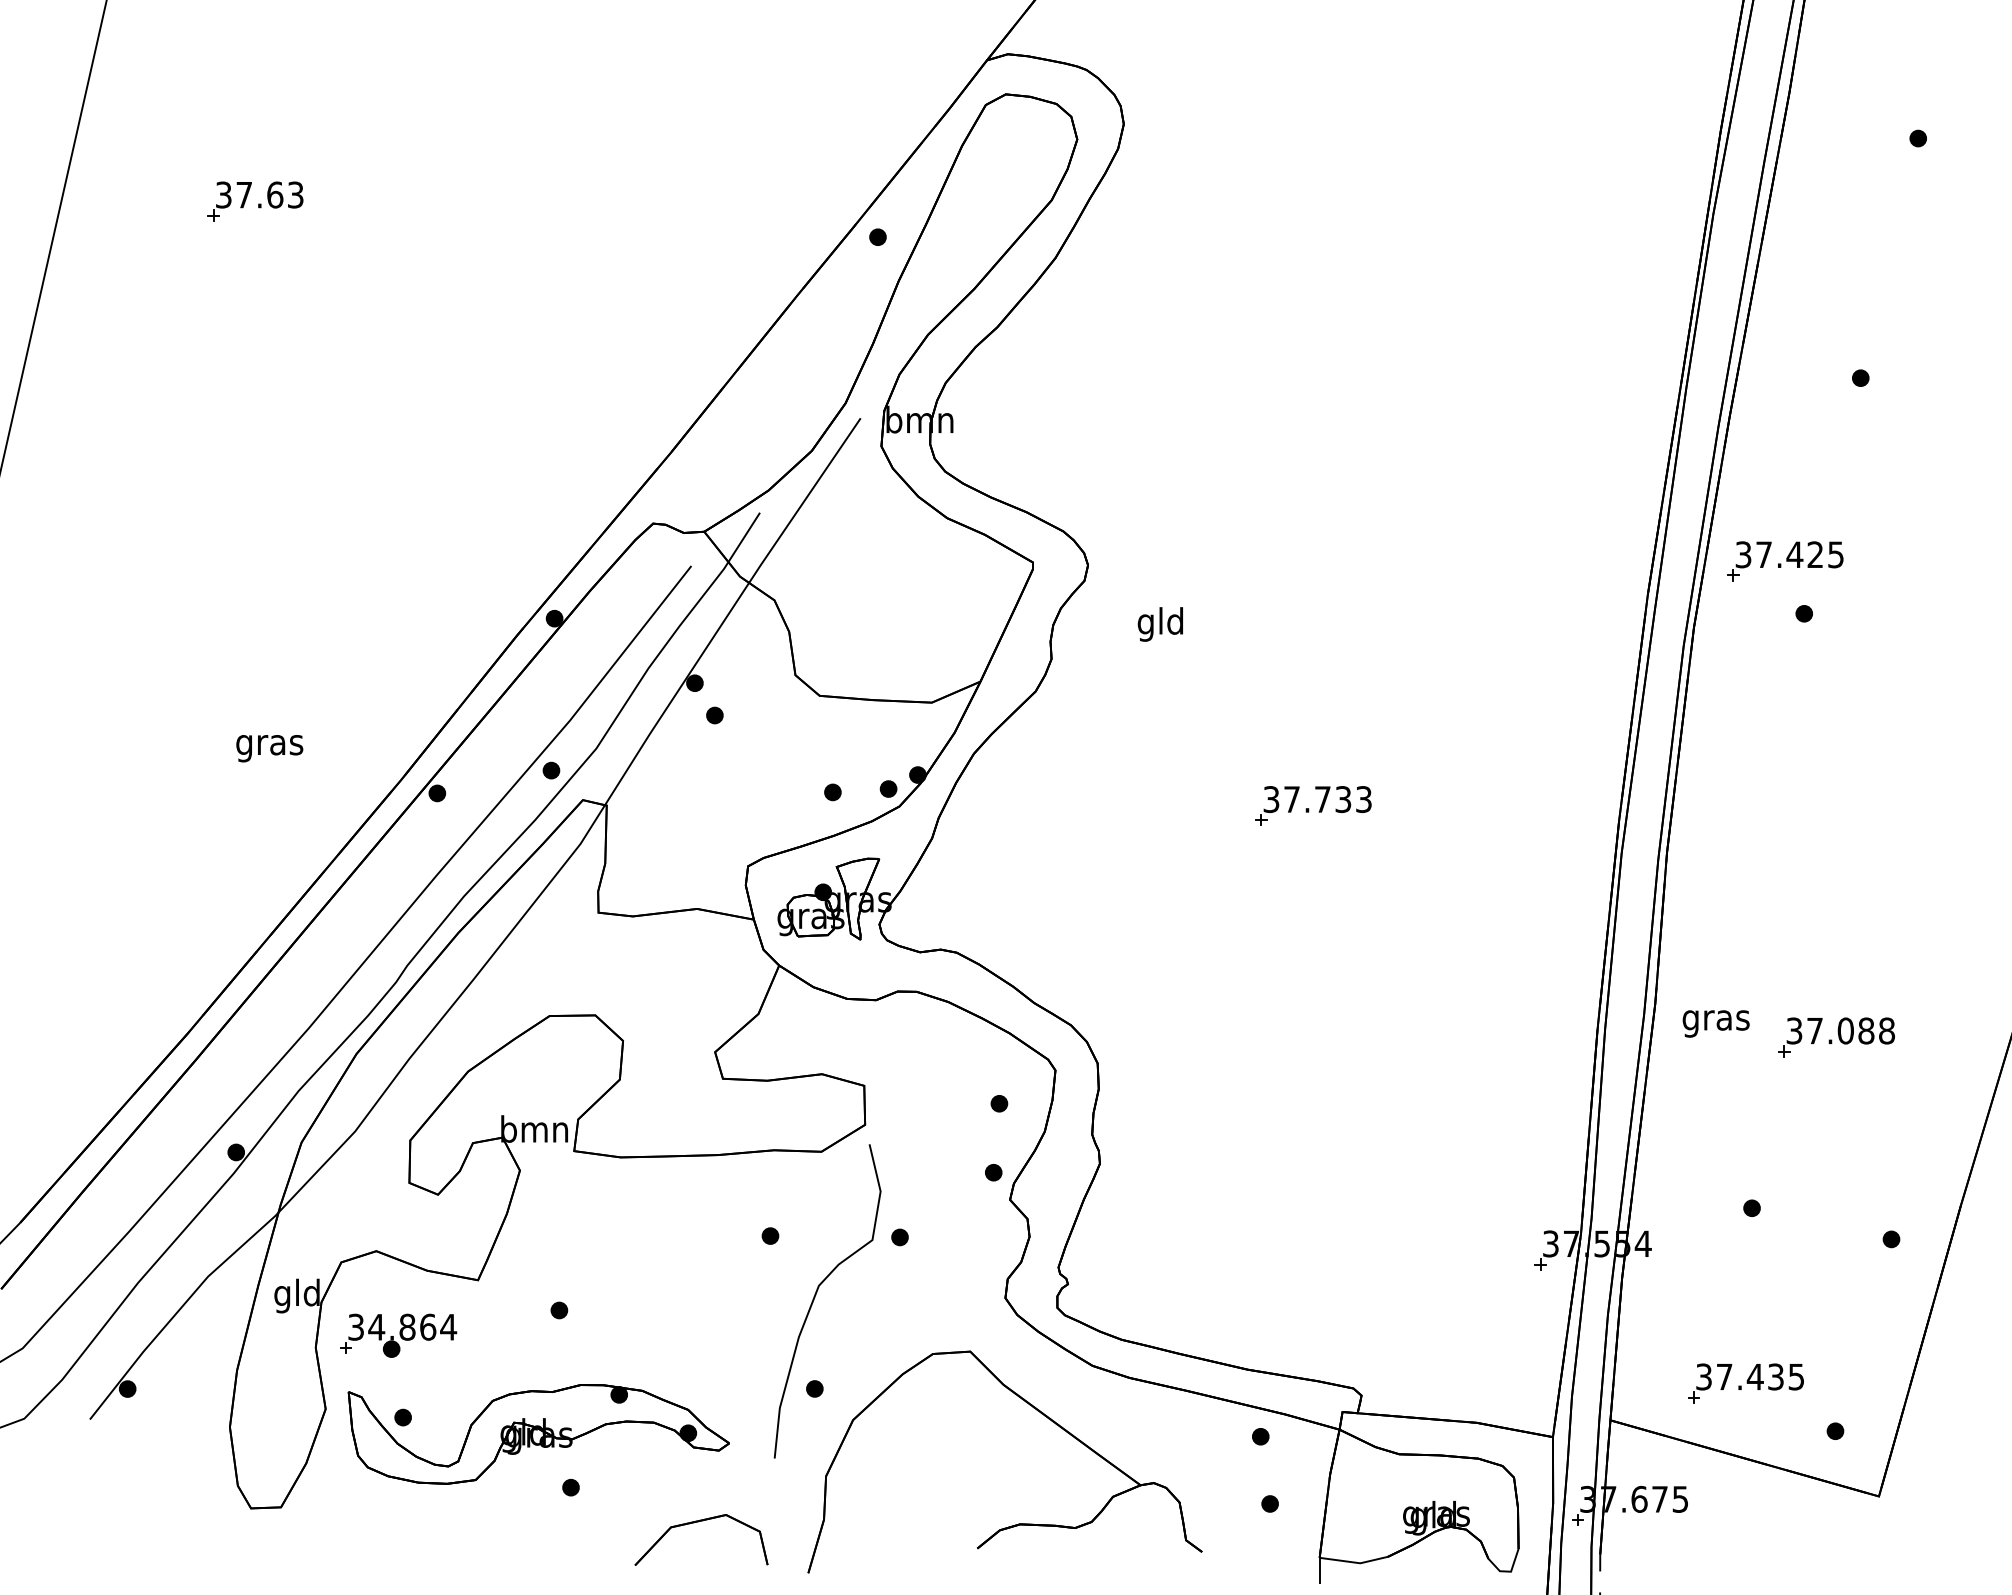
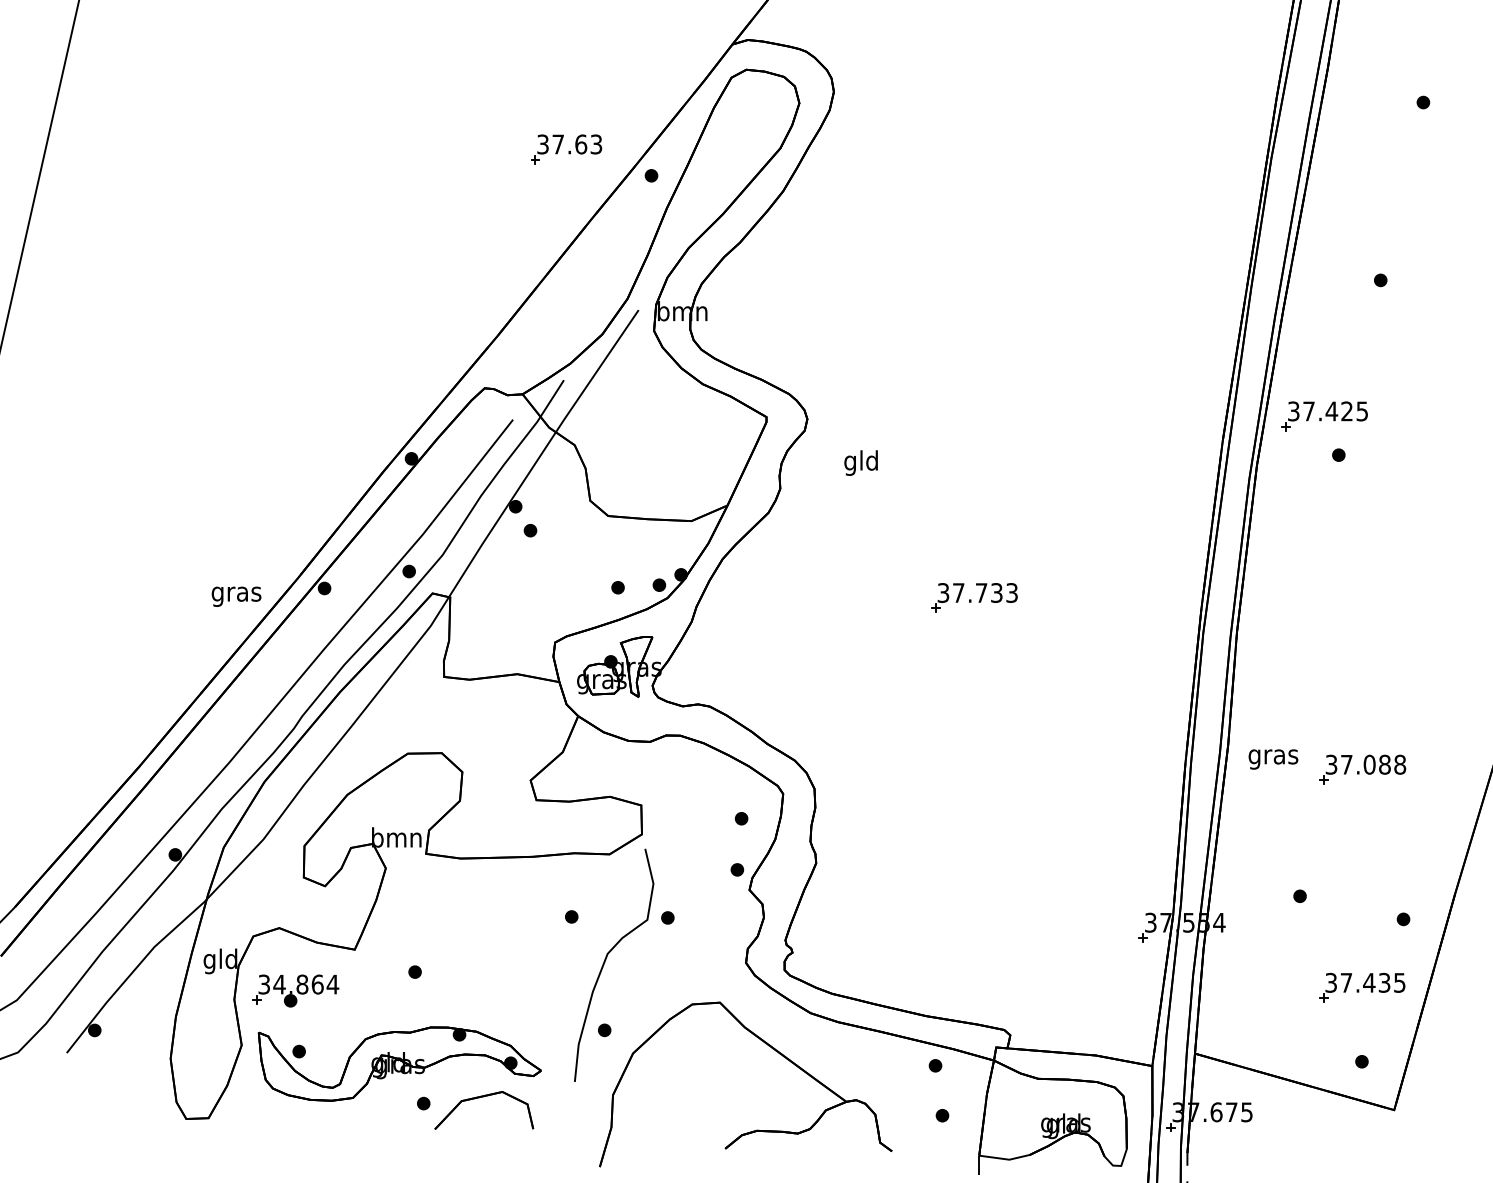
part: (255, 201) -> (566, 149), moved
text: (269, 748) -> (236, 596), moved
part: (1745, 1383) -> (1361, 987), moved
part: (698, 1522) -> (481, 1097), moved

